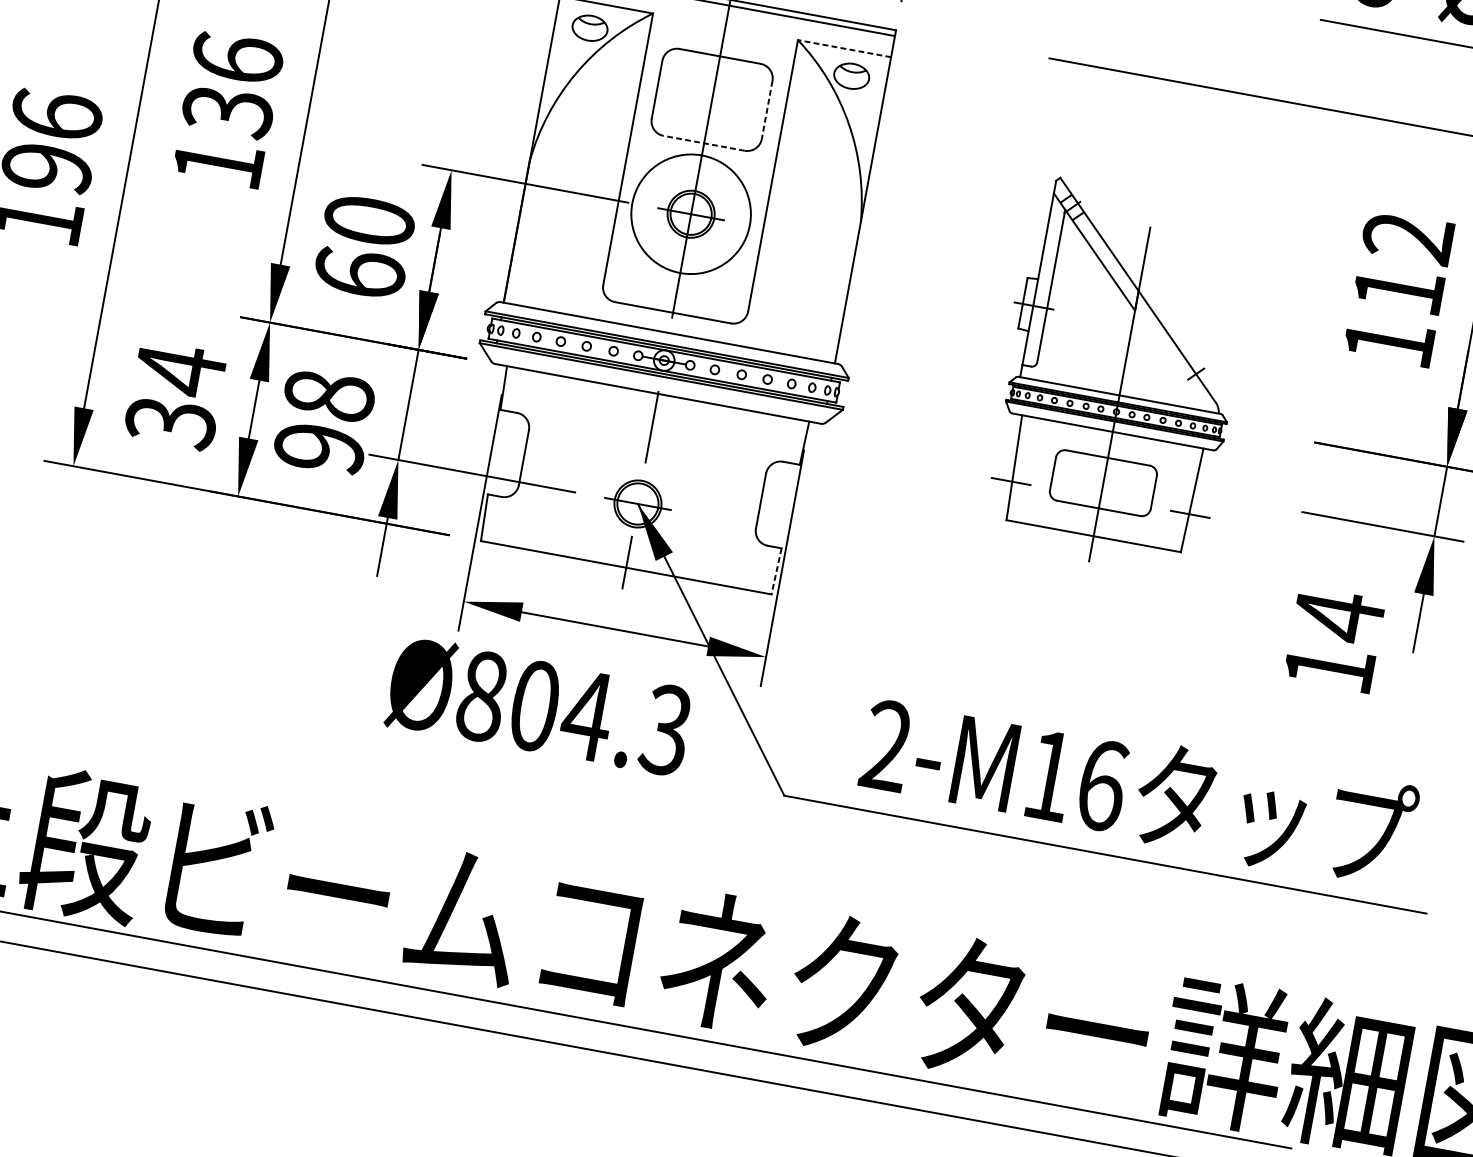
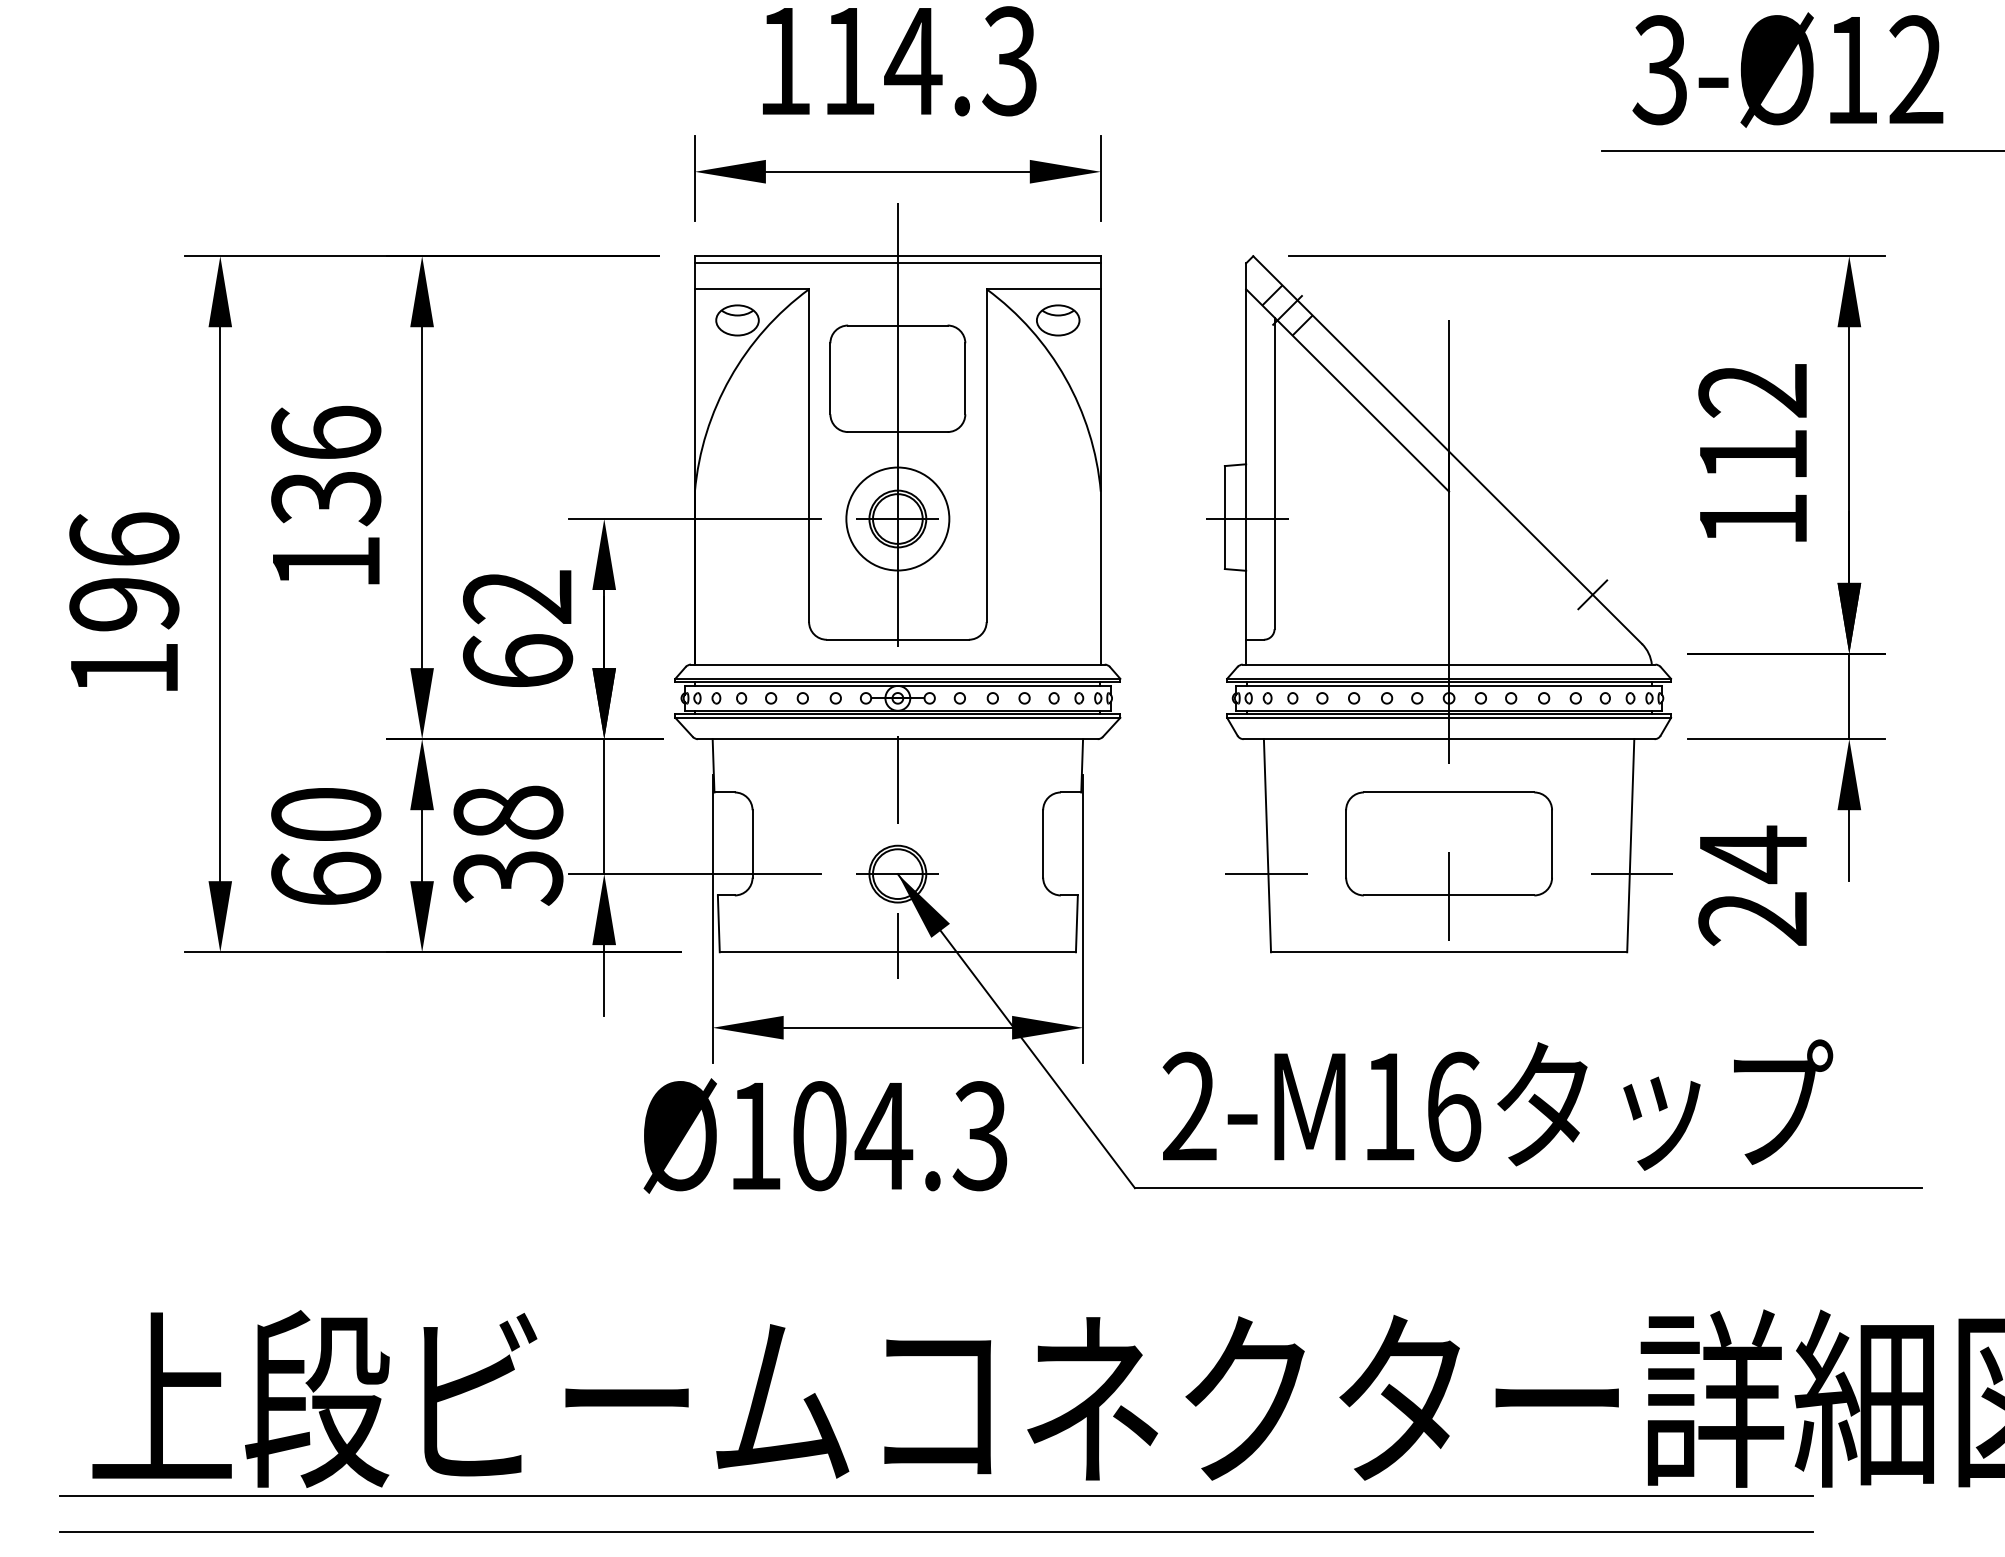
line: (844, 48) -> (1043, 289), dashed -> solid
line: (767, 109) -> (965, 378), dashed -> solid
line: (703, 143) -> (897, 432), dashed -> solid
circle: (690, 213) -> (897, 518), size x0.71
text: (369, 221) -> (518, 597), 60 -> 62
part: (1120, 365) -> (1439, 604), size x1.67
text: (175, 395) -> (326, 846), 34 -> 60
text: (319, 449) -> (508, 878), 98 -> 38
line: (776, 571) -> (1076, 924), dashed -> solid
text: (1328, 668) -> (1752, 919), 14 -> 24
text: (482, 696) -> (755, 1136), Ø804.3 -> Ø104.3
text: (1138, 790) -> (1497, 1104), moved

